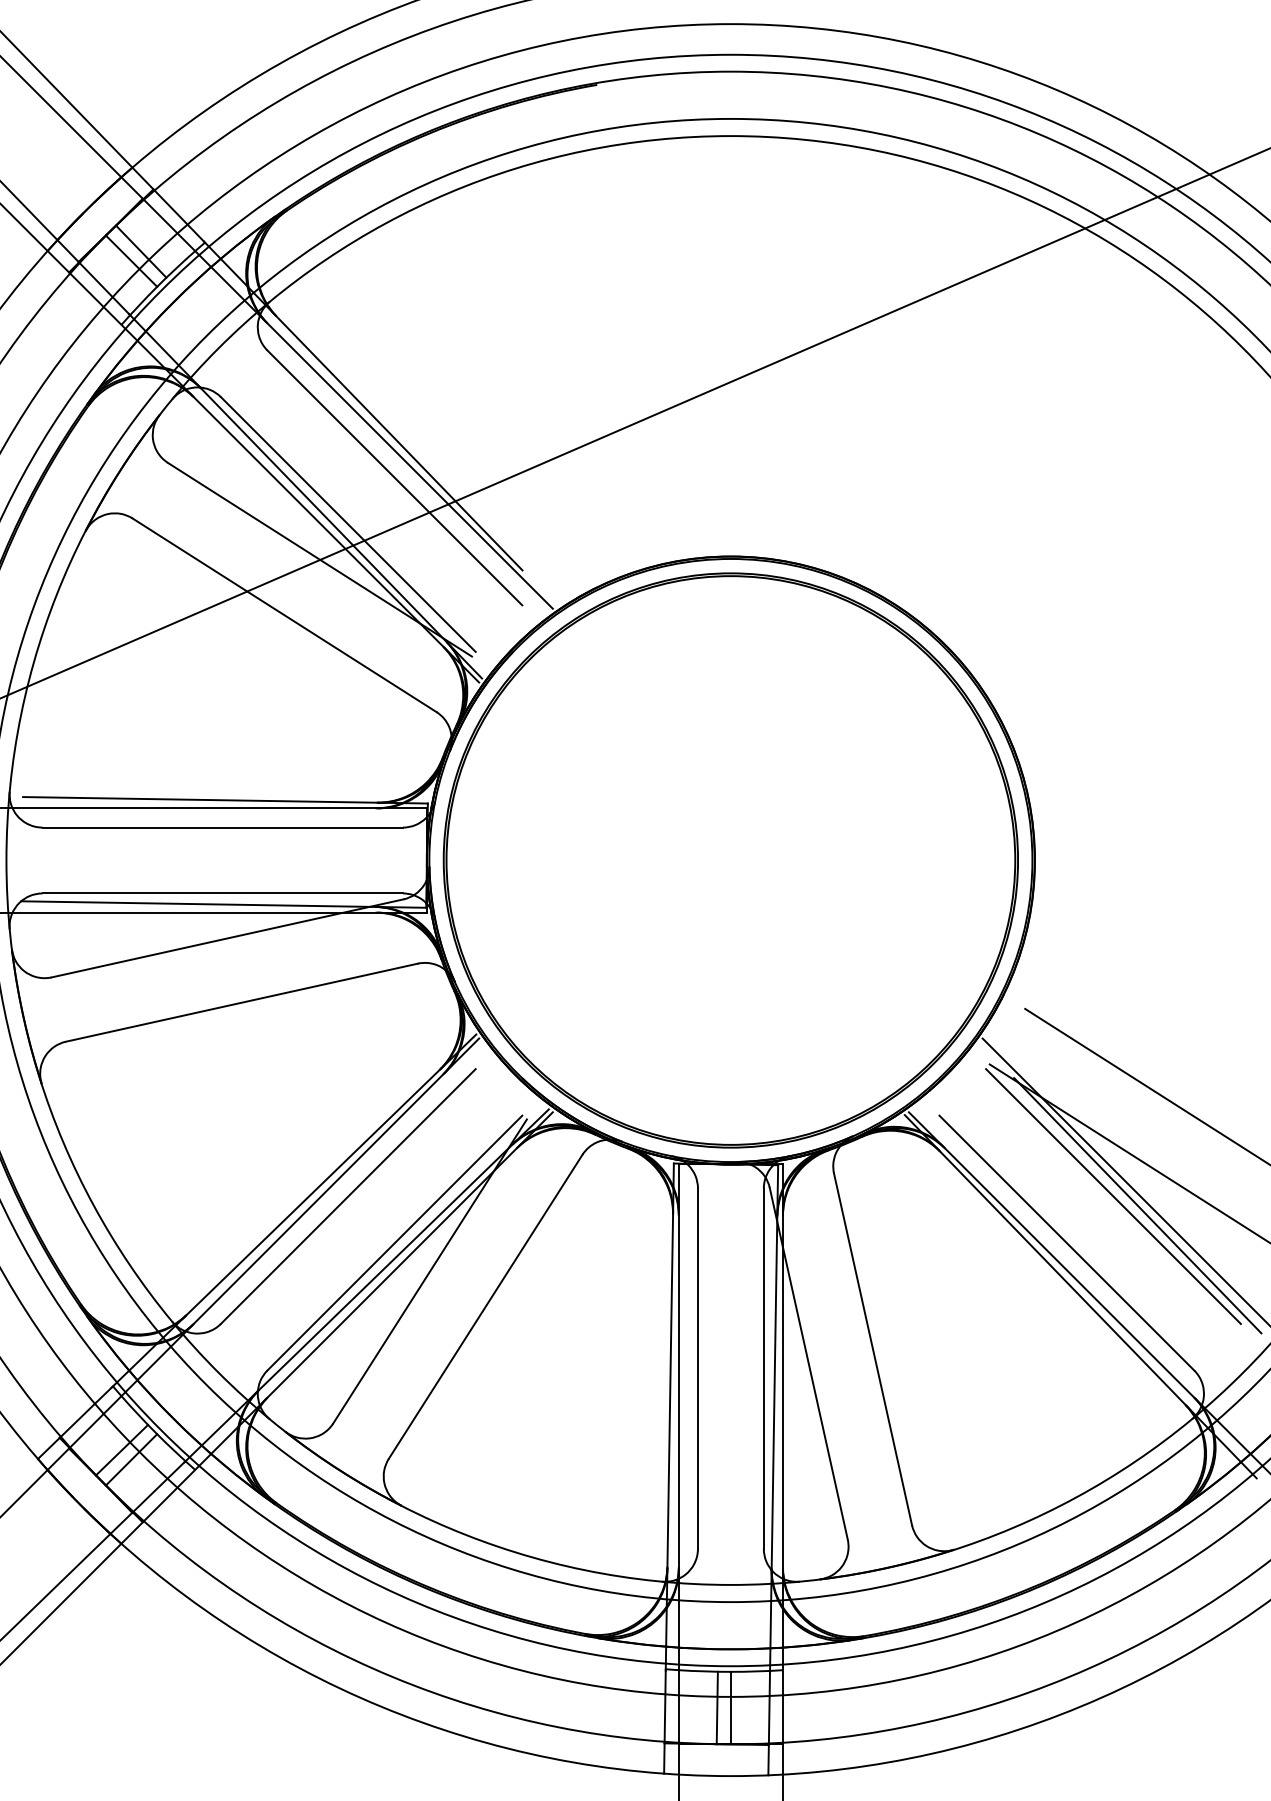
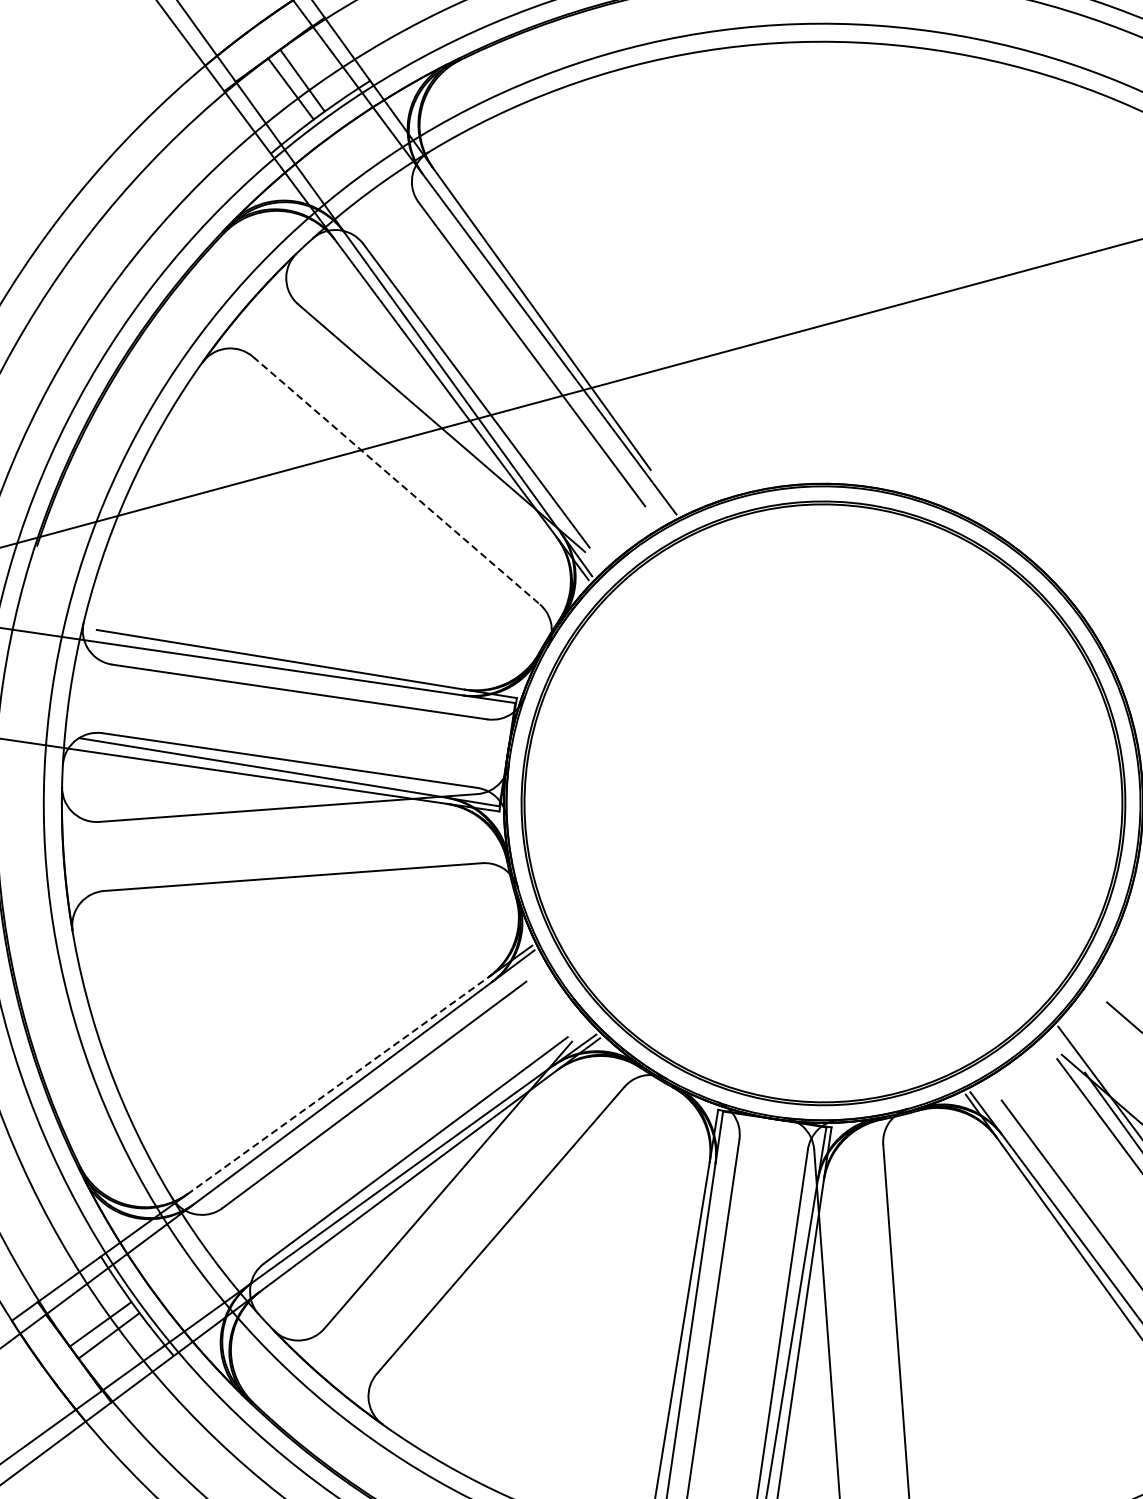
line: (285, 615) -> (397, 480), solid -> dashed
line: (313, 1192) -> (338, 1085), solid -> dashed

